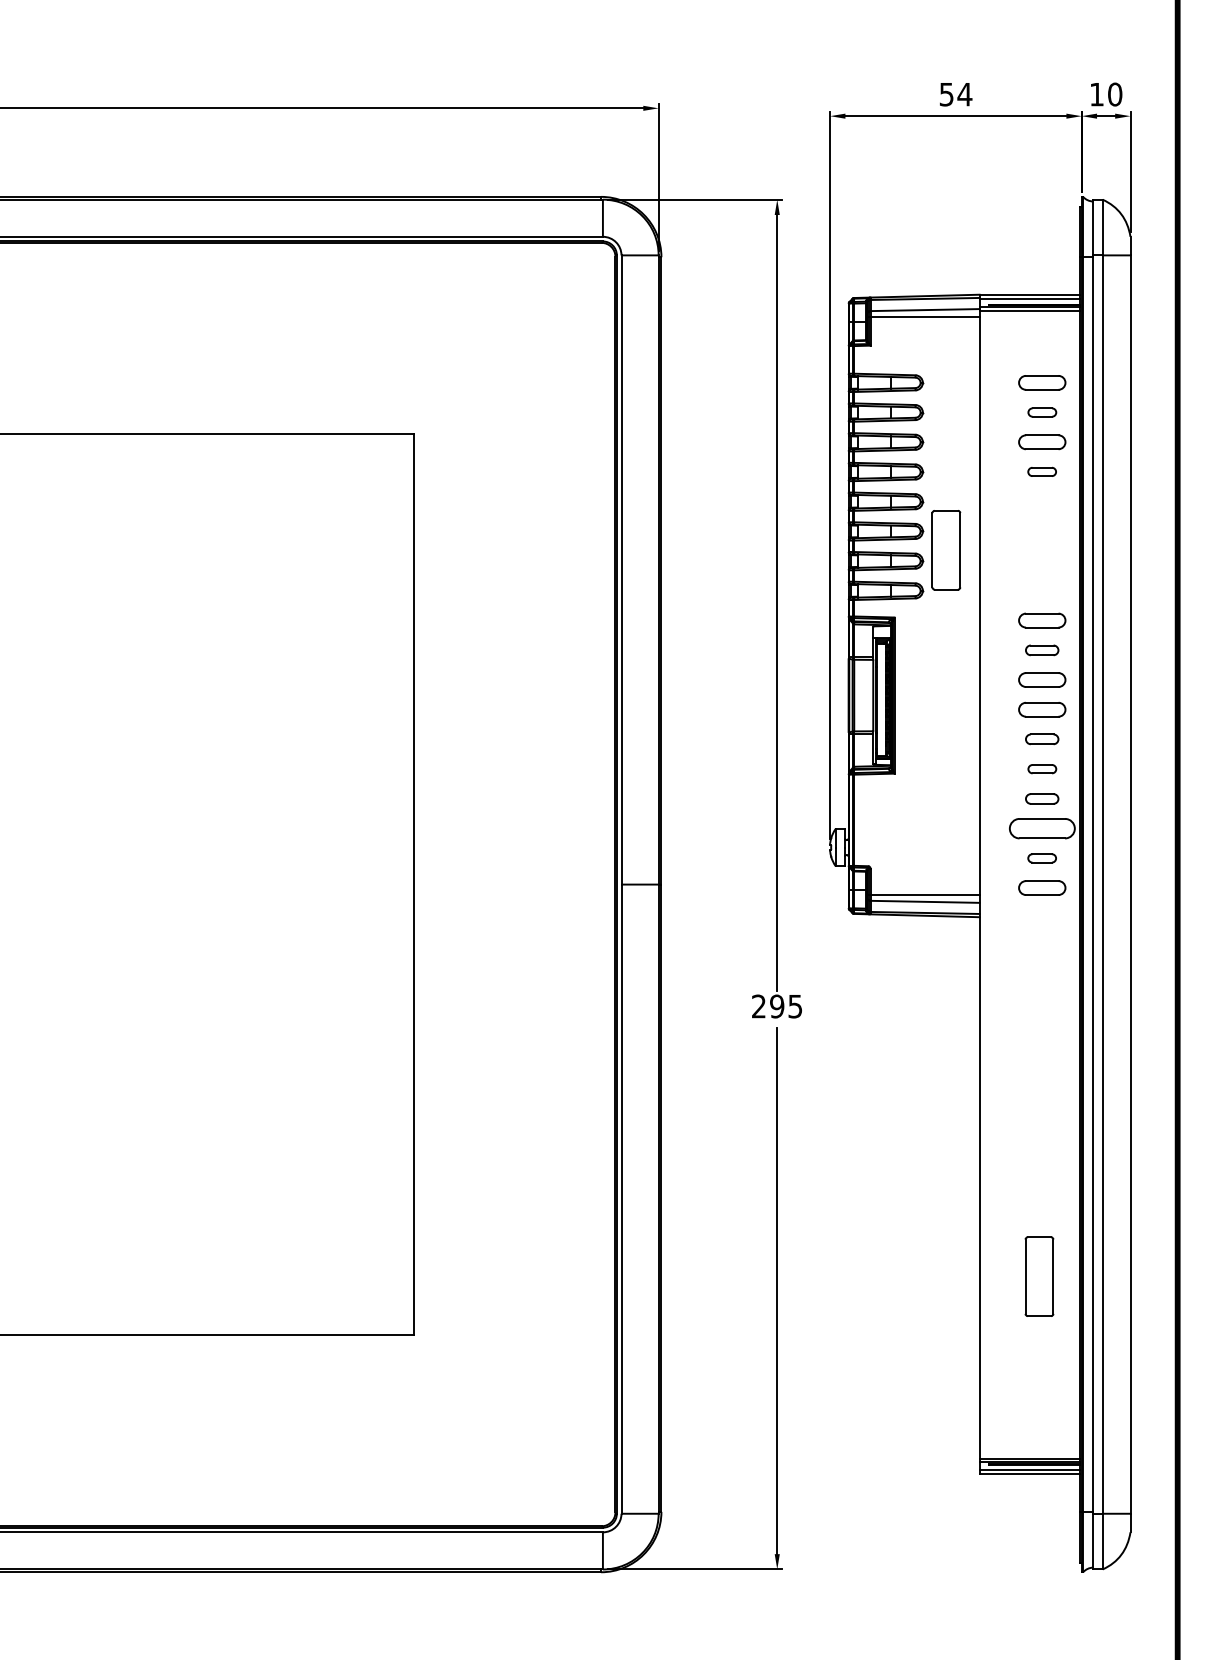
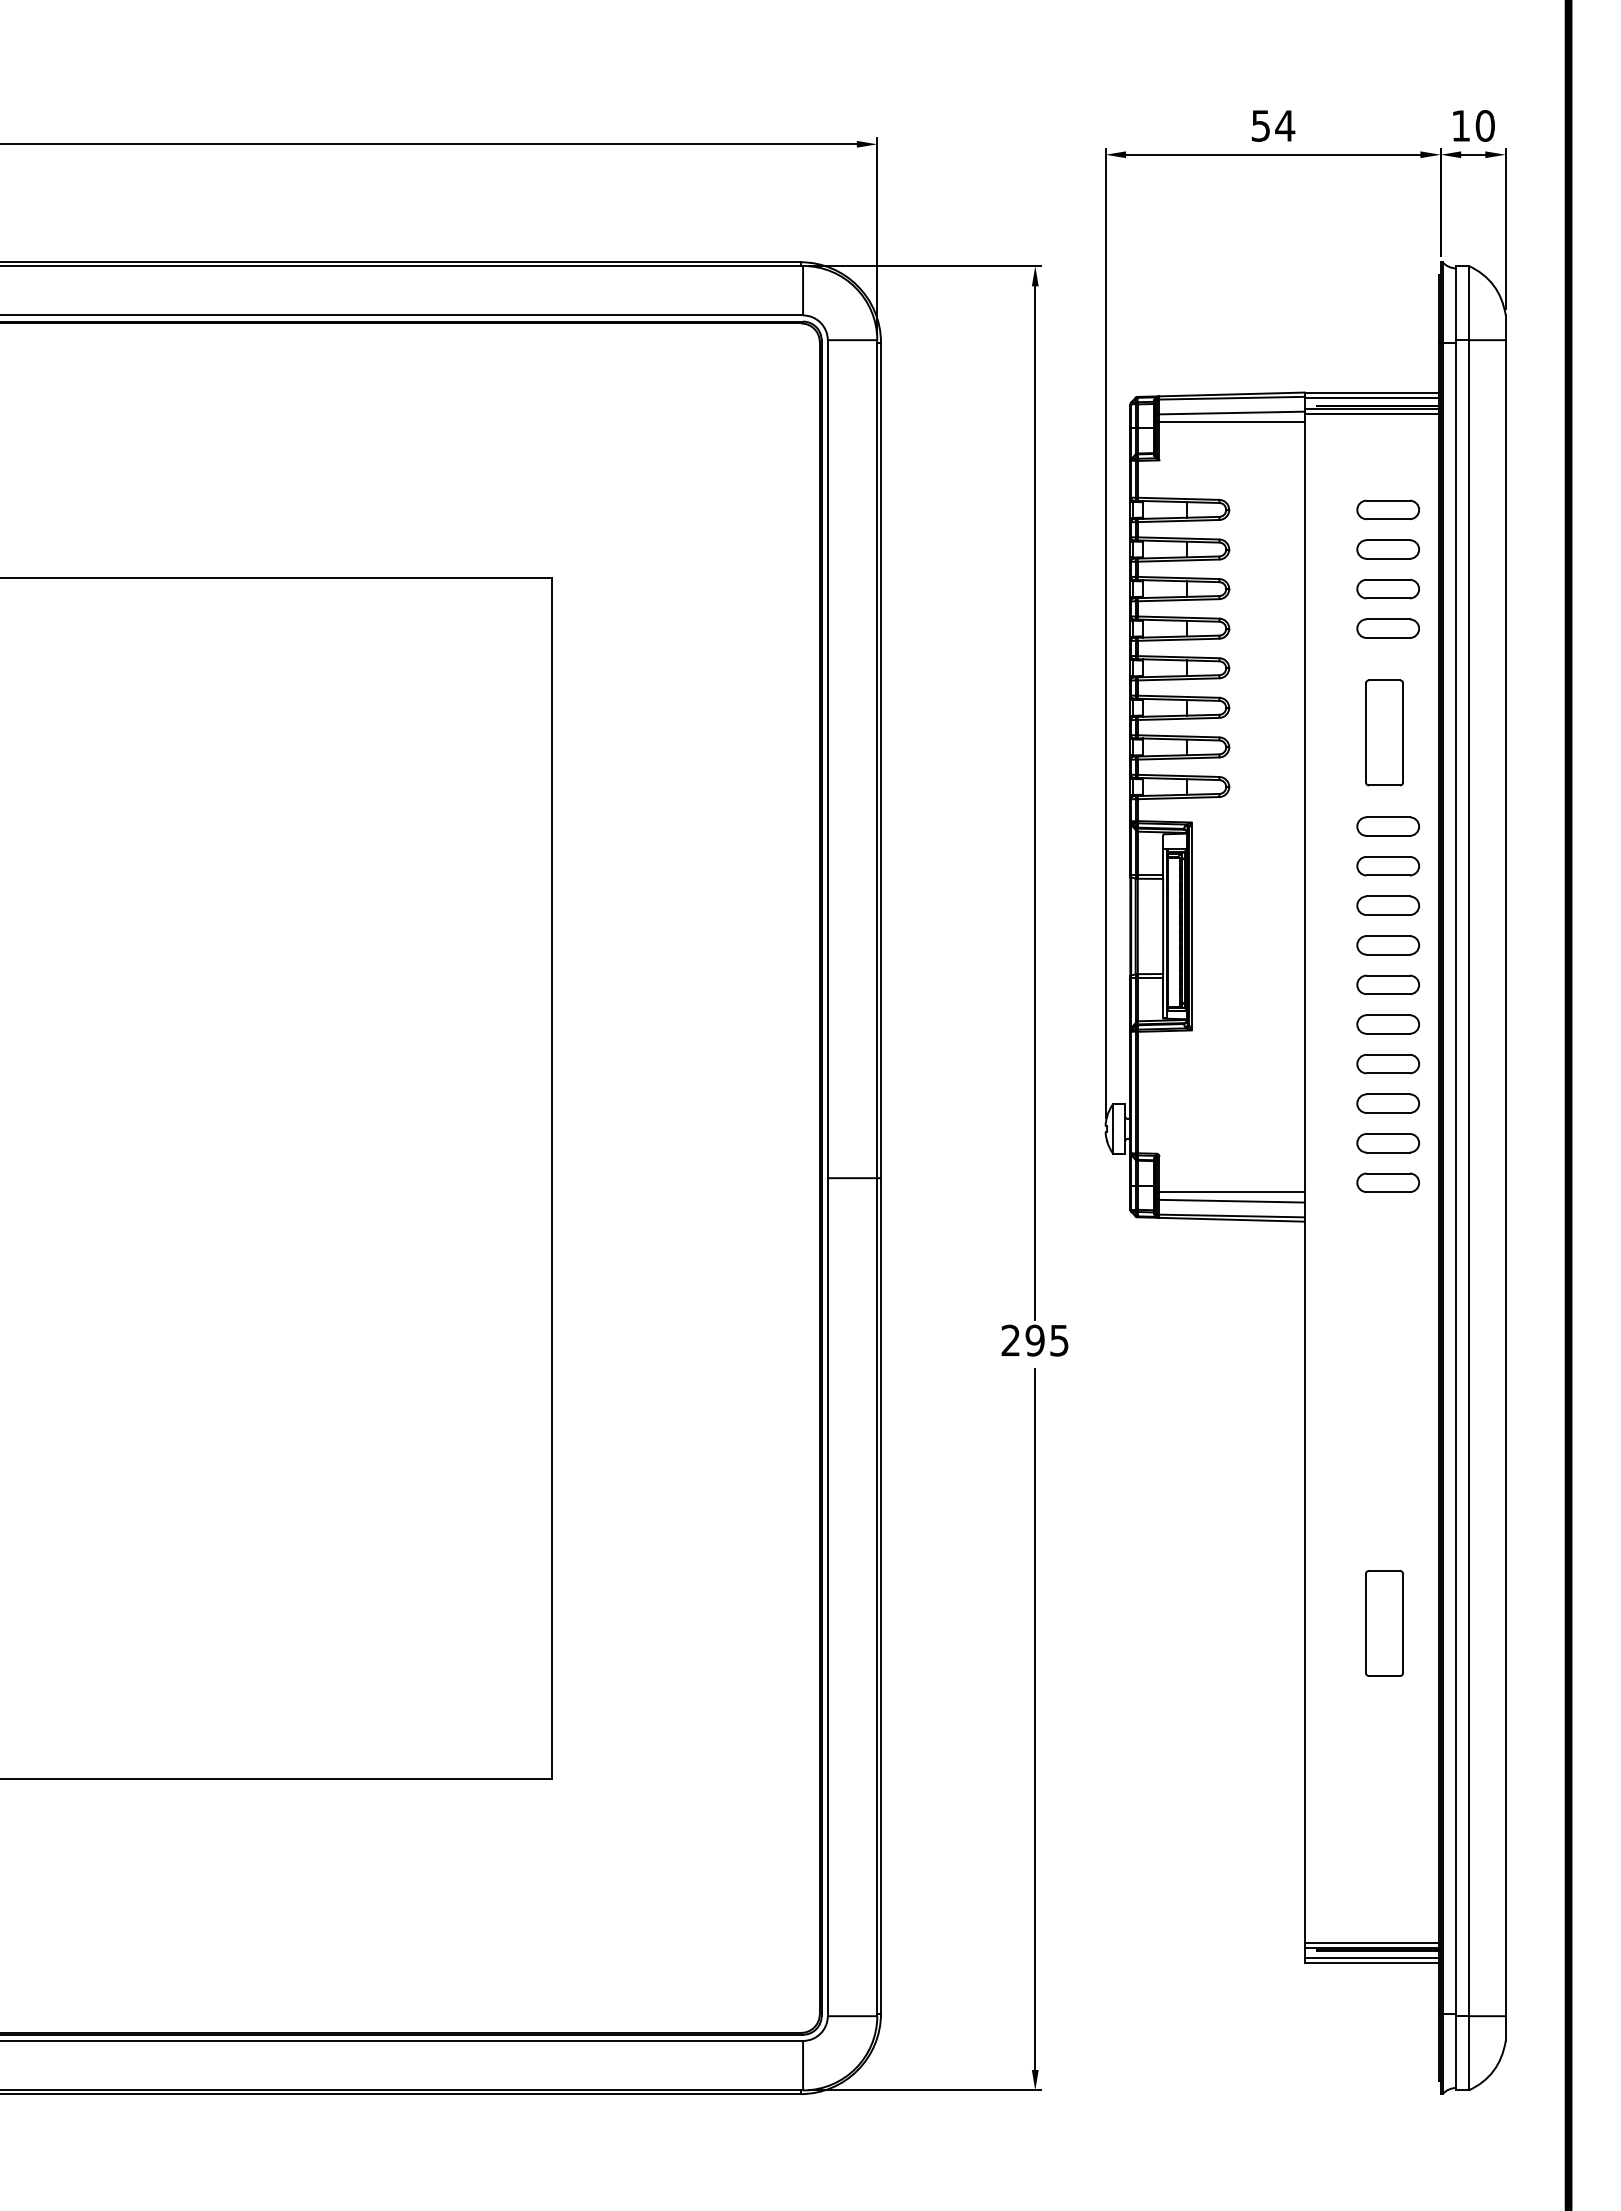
part: (1042, 412) -> (1388, 549), size x1.67
part: (1041, 471) -> (1387, 628), size x1.67
part: (946, 549) -> (1384, 732), moved
part: (1041, 650) -> (1387, 866), size x1.43
part: (1041, 739) -> (1387, 984), size x1.43
part: (1042, 769) -> (1388, 1024), size x1.67
part: (1041, 799) -> (1387, 1064), size x1.43
part: (1041, 828) -> (1387, 1103), size x0.71
part: (1041, 858) -> (1387, 1143), size x1.67
part: (1039, 1276) -> (1384, 1623), moved

